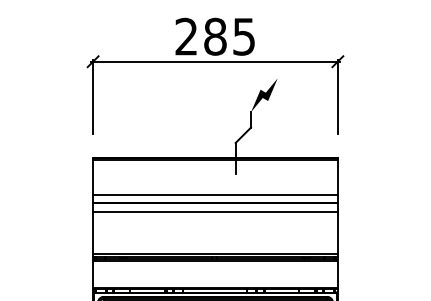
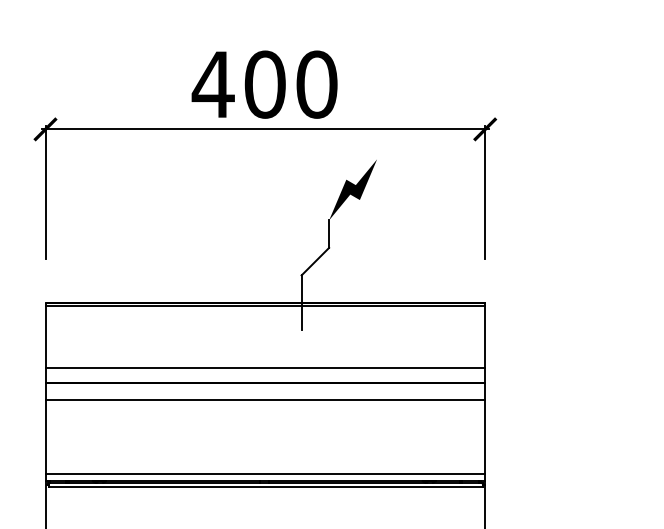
text: (214, 36) -> (263, 84), 285 -> 400

